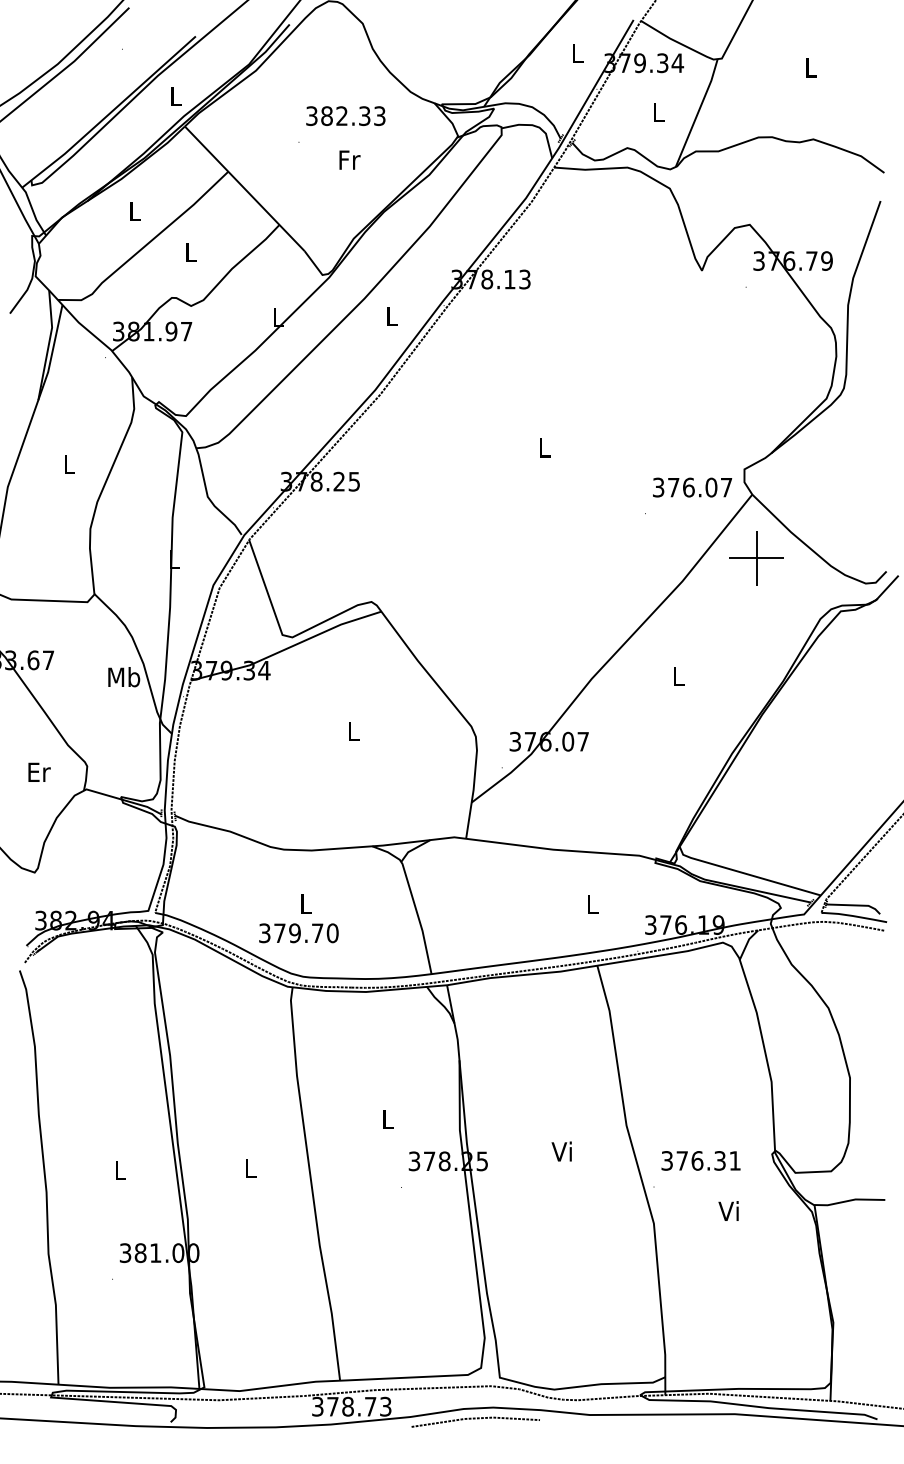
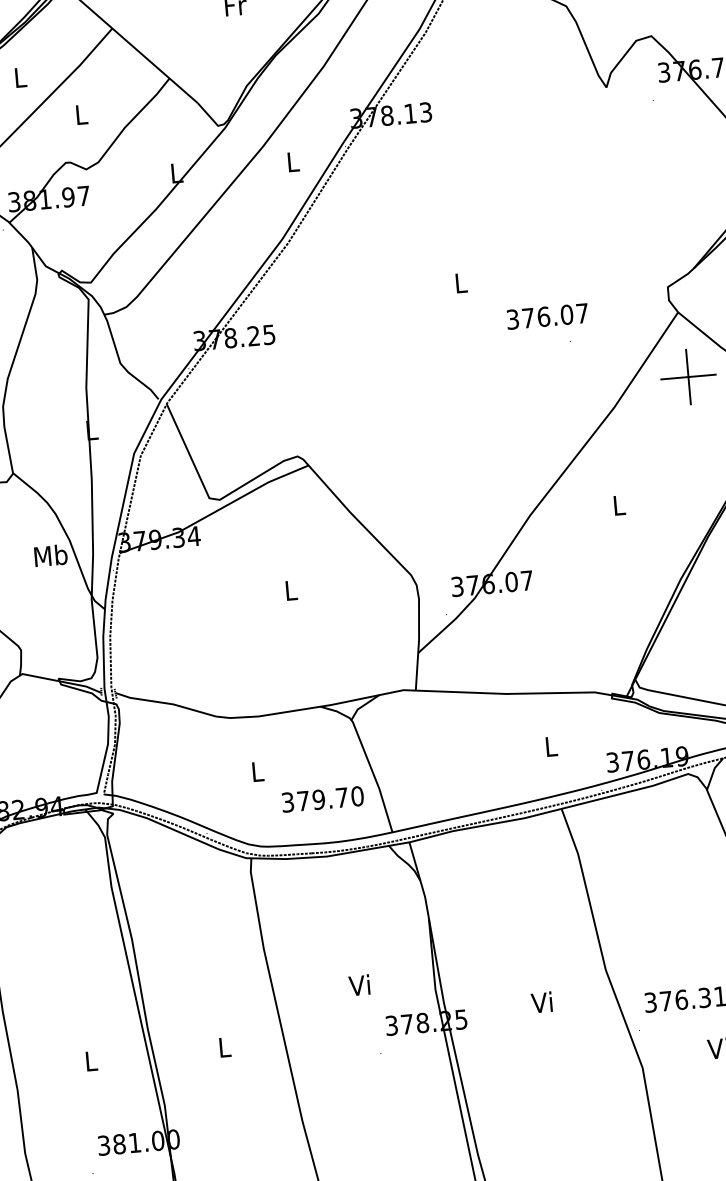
text: (692, 487) -> (547, 316), moved
text: (298, 933) -> (322, 799), moved
text: (386, 1119) -> (359, 985), L -> Vi

